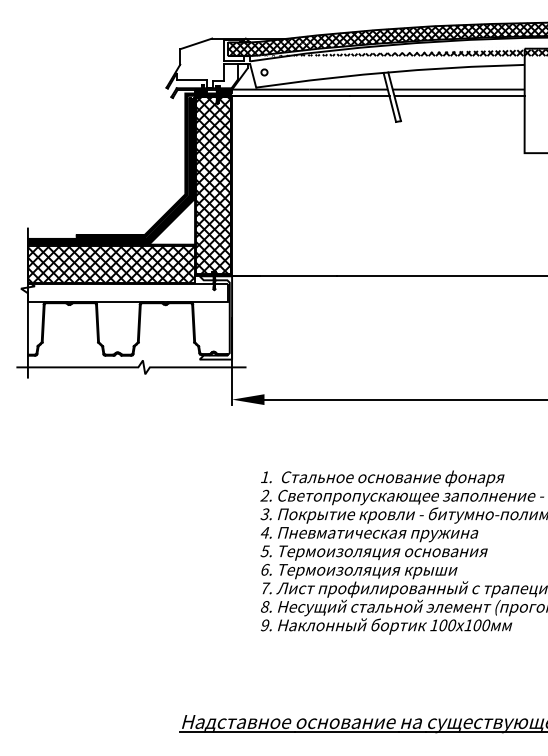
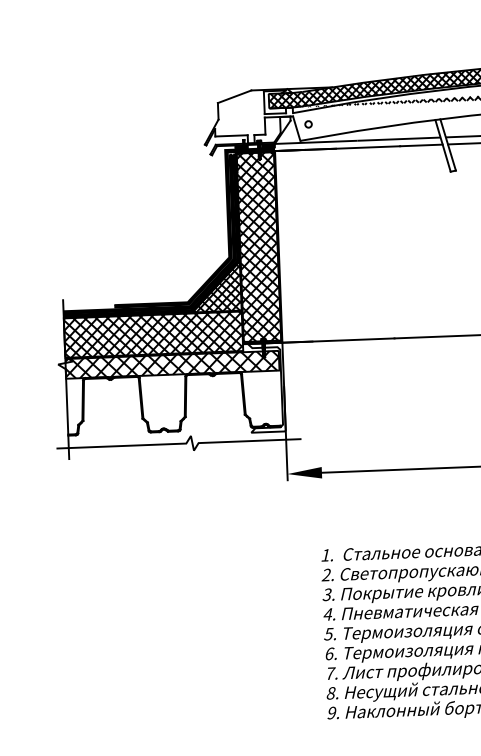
hatch: (172, 222) -> (216, 287), added
hatch: (127, 292) -> (171, 364), added

